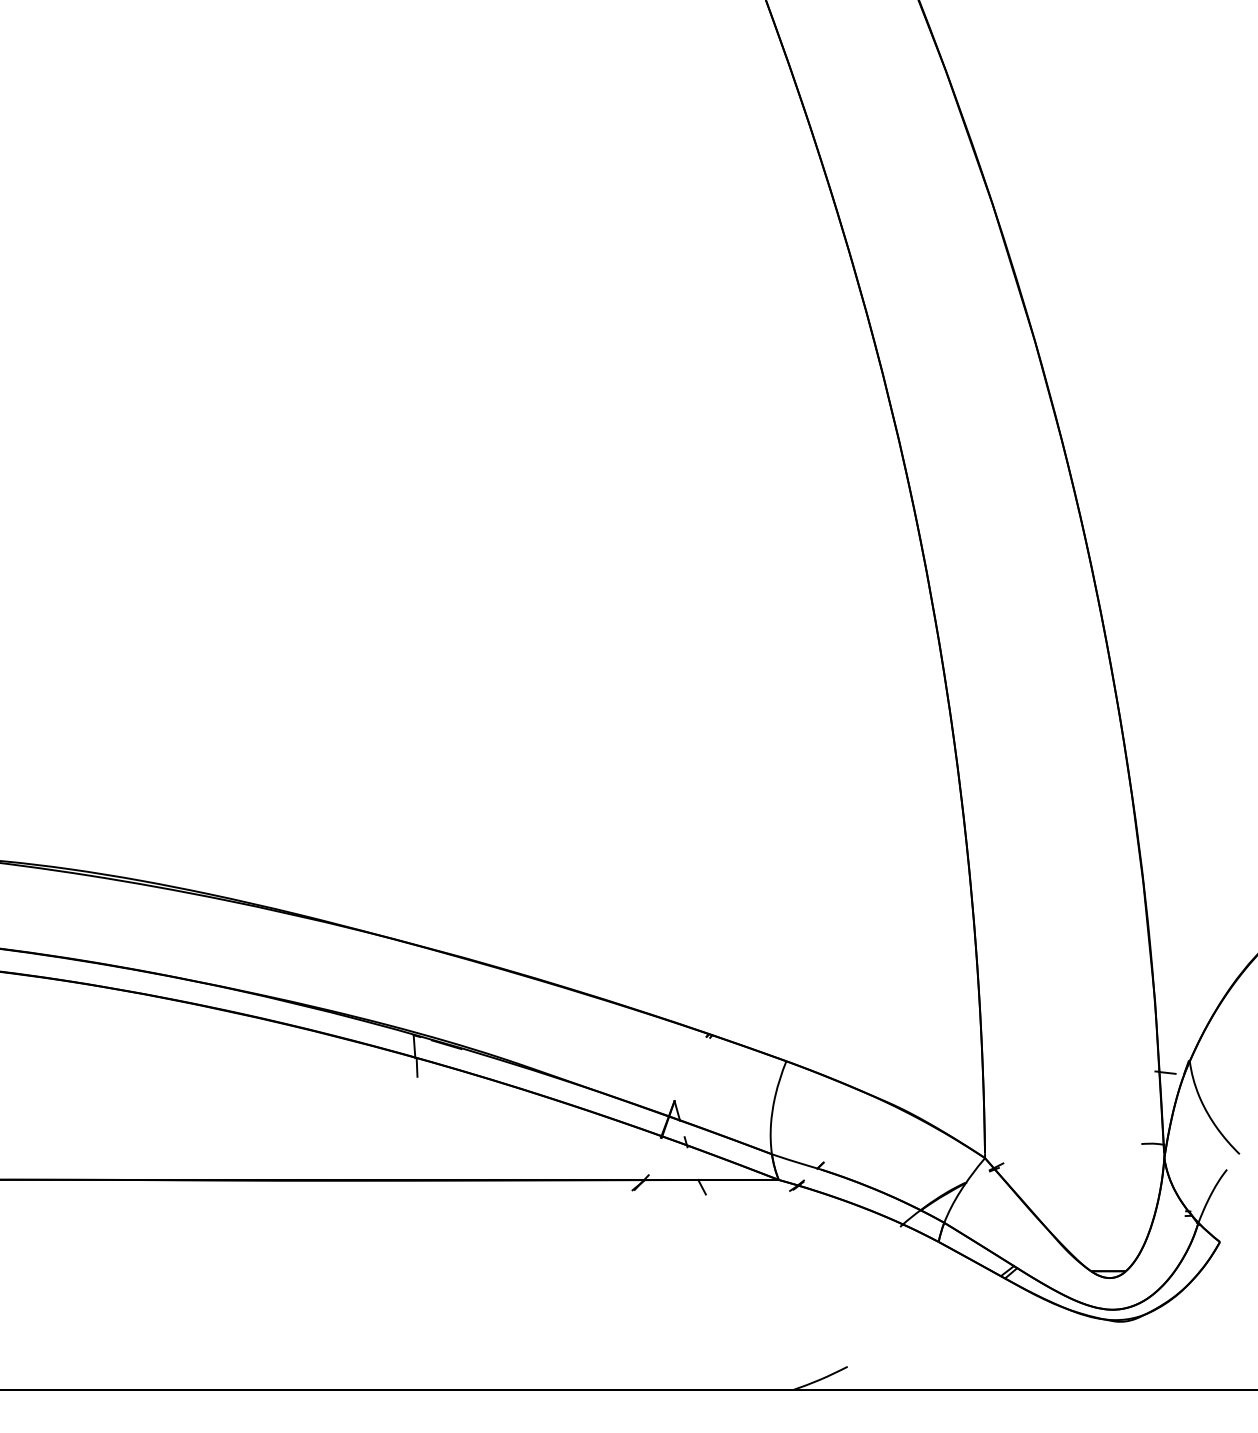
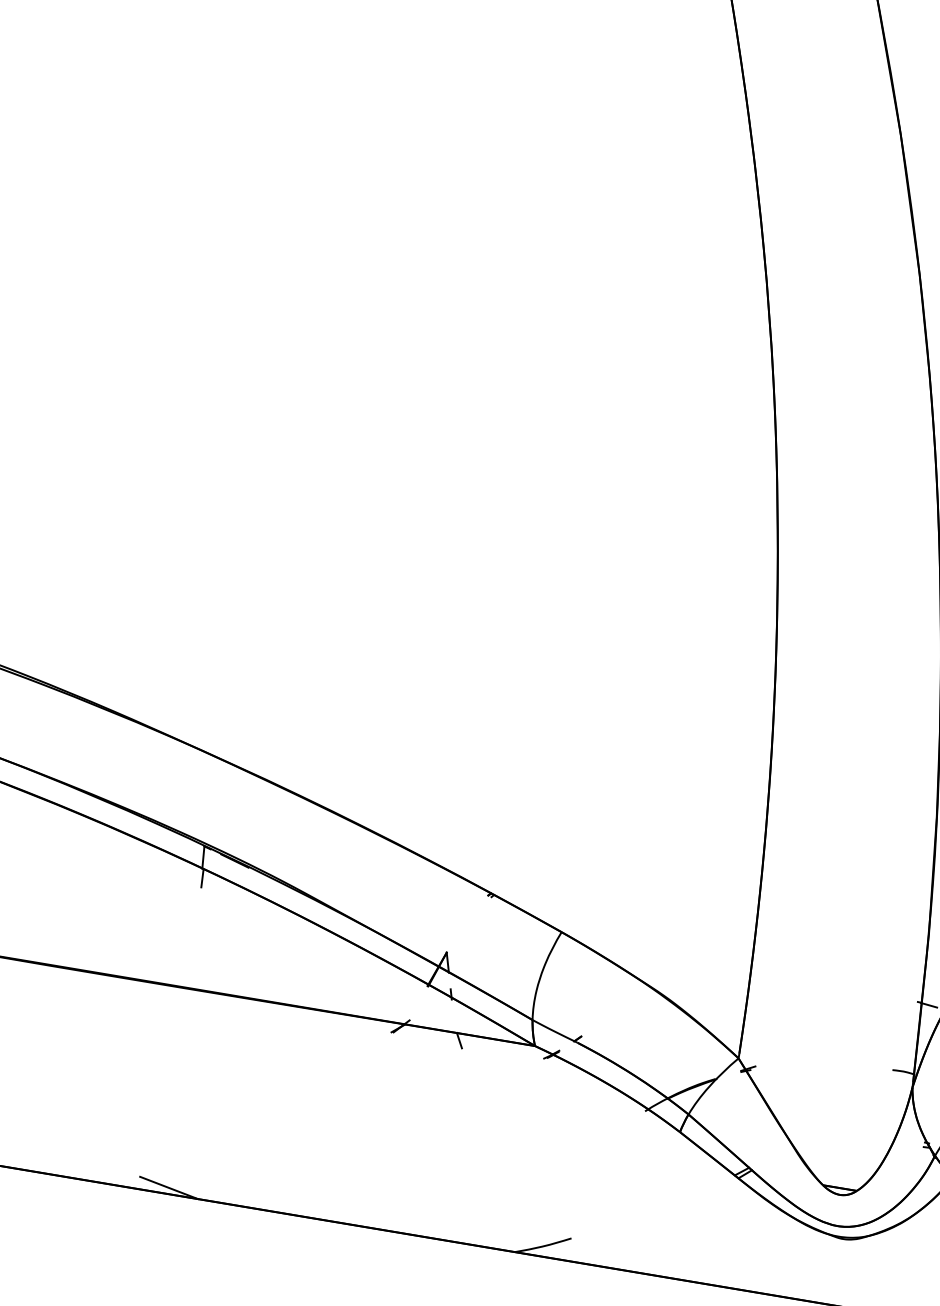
line: (435, 1383) -> (169, 1187), added

